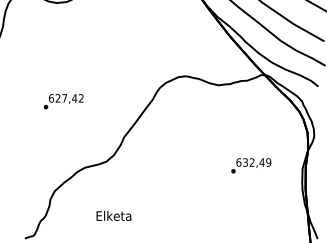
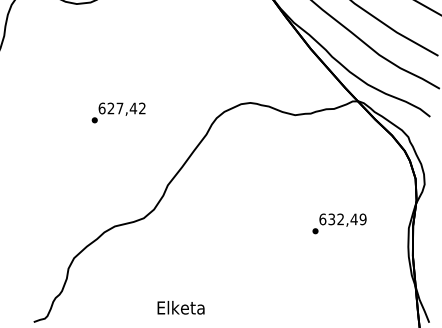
text: (63, 101) -> (118, 112), moved
text: (113, 215) -> (180, 307), moved

